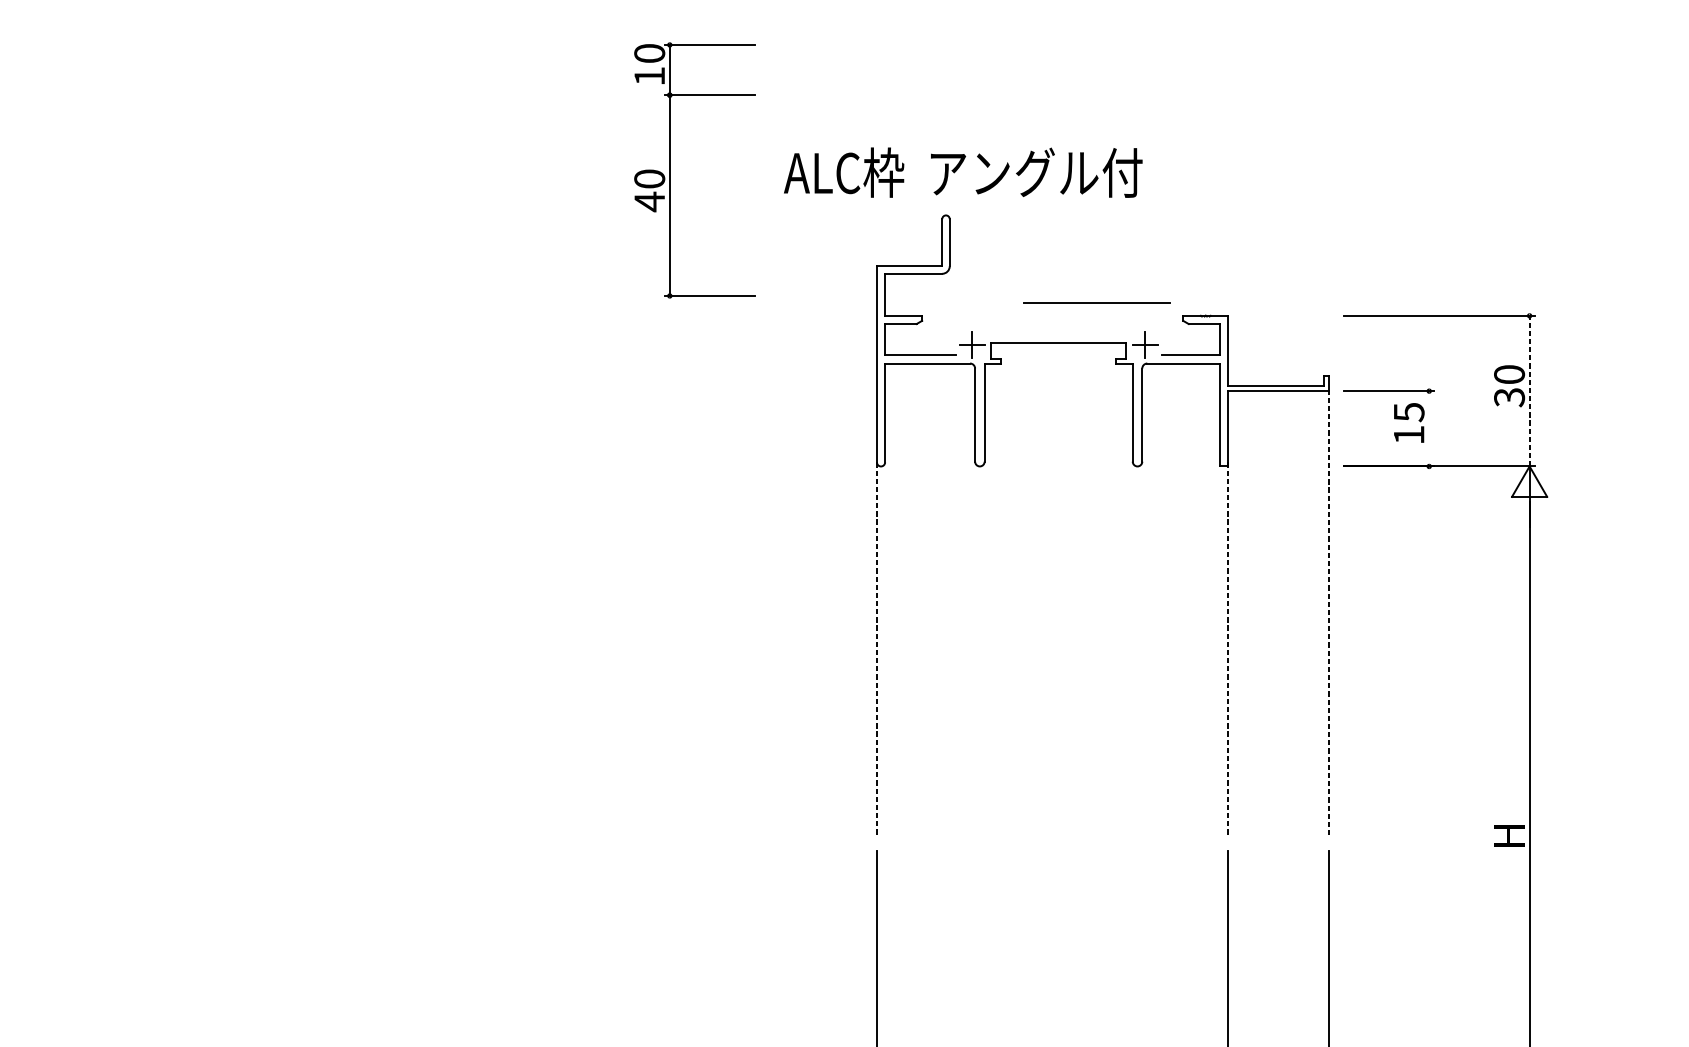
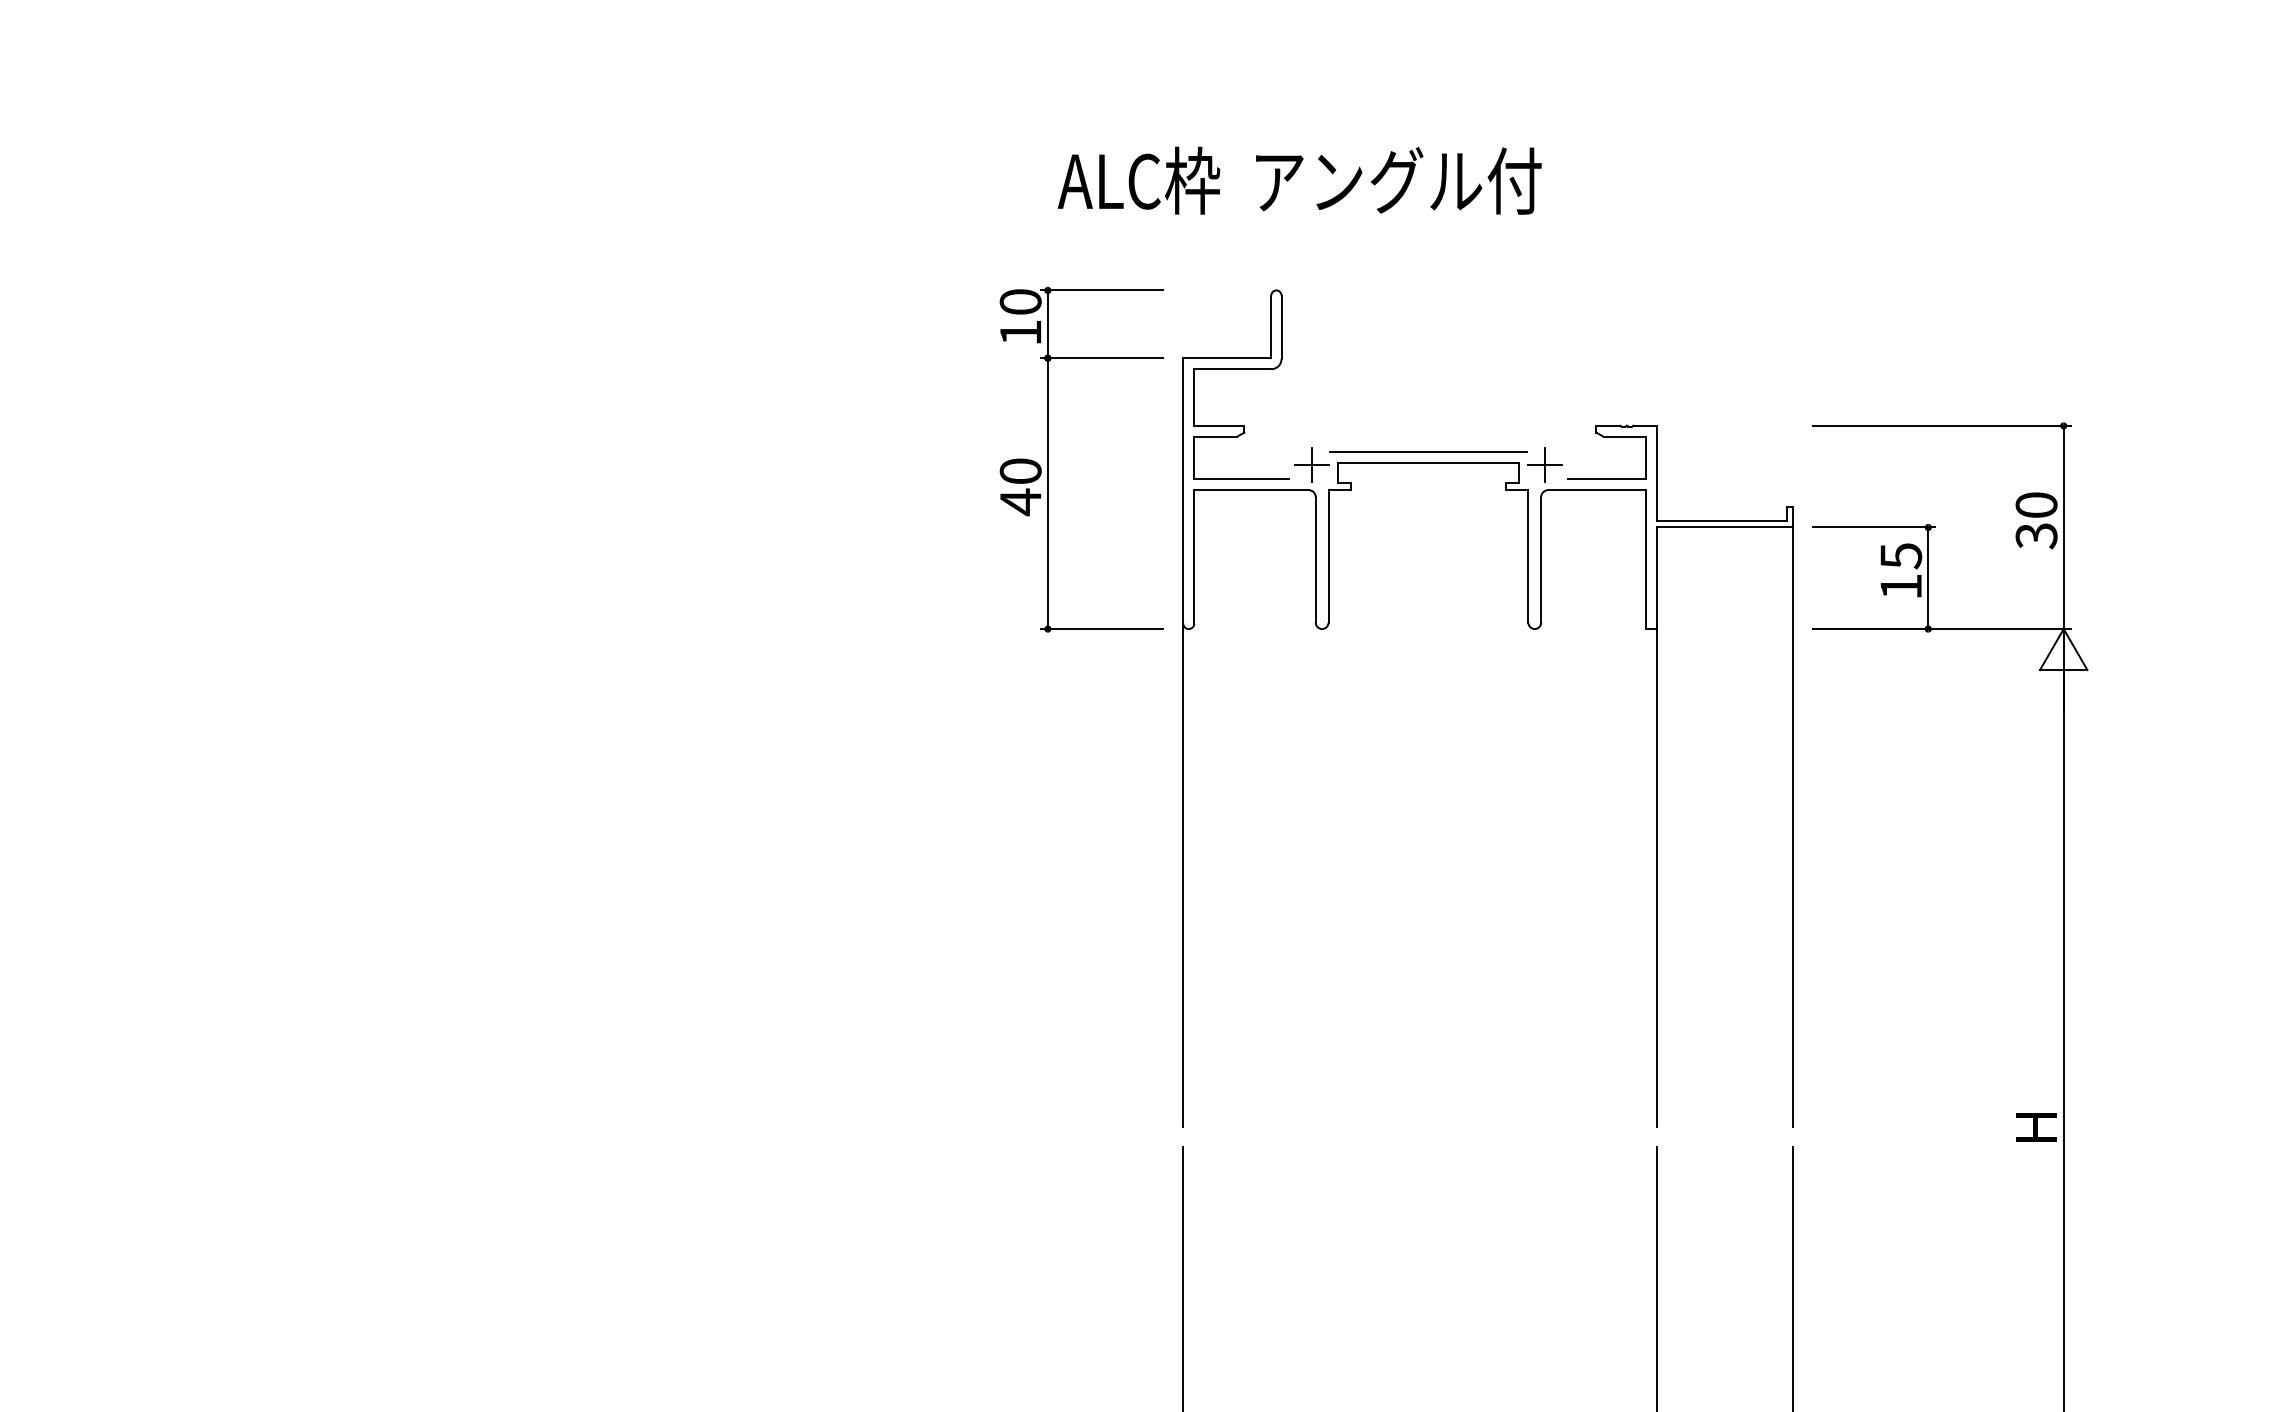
part: (670, 170) -> (1048, 459), moved
text: (963, 172) -> (1299, 180), moved
line: (1097, 302) -> (1428, 451), moved
line: (1529, 391) -> (2063, 527), dashed -> solid
line: (1429, 428) -> (1928, 578), added
line: (1328, 612) -> (1792, 826), dashed -> solid
line: (877, 649) -> (1183, 875), dashed -> solid
line: (1228, 649) -> (1657, 875), dashed -> solid

